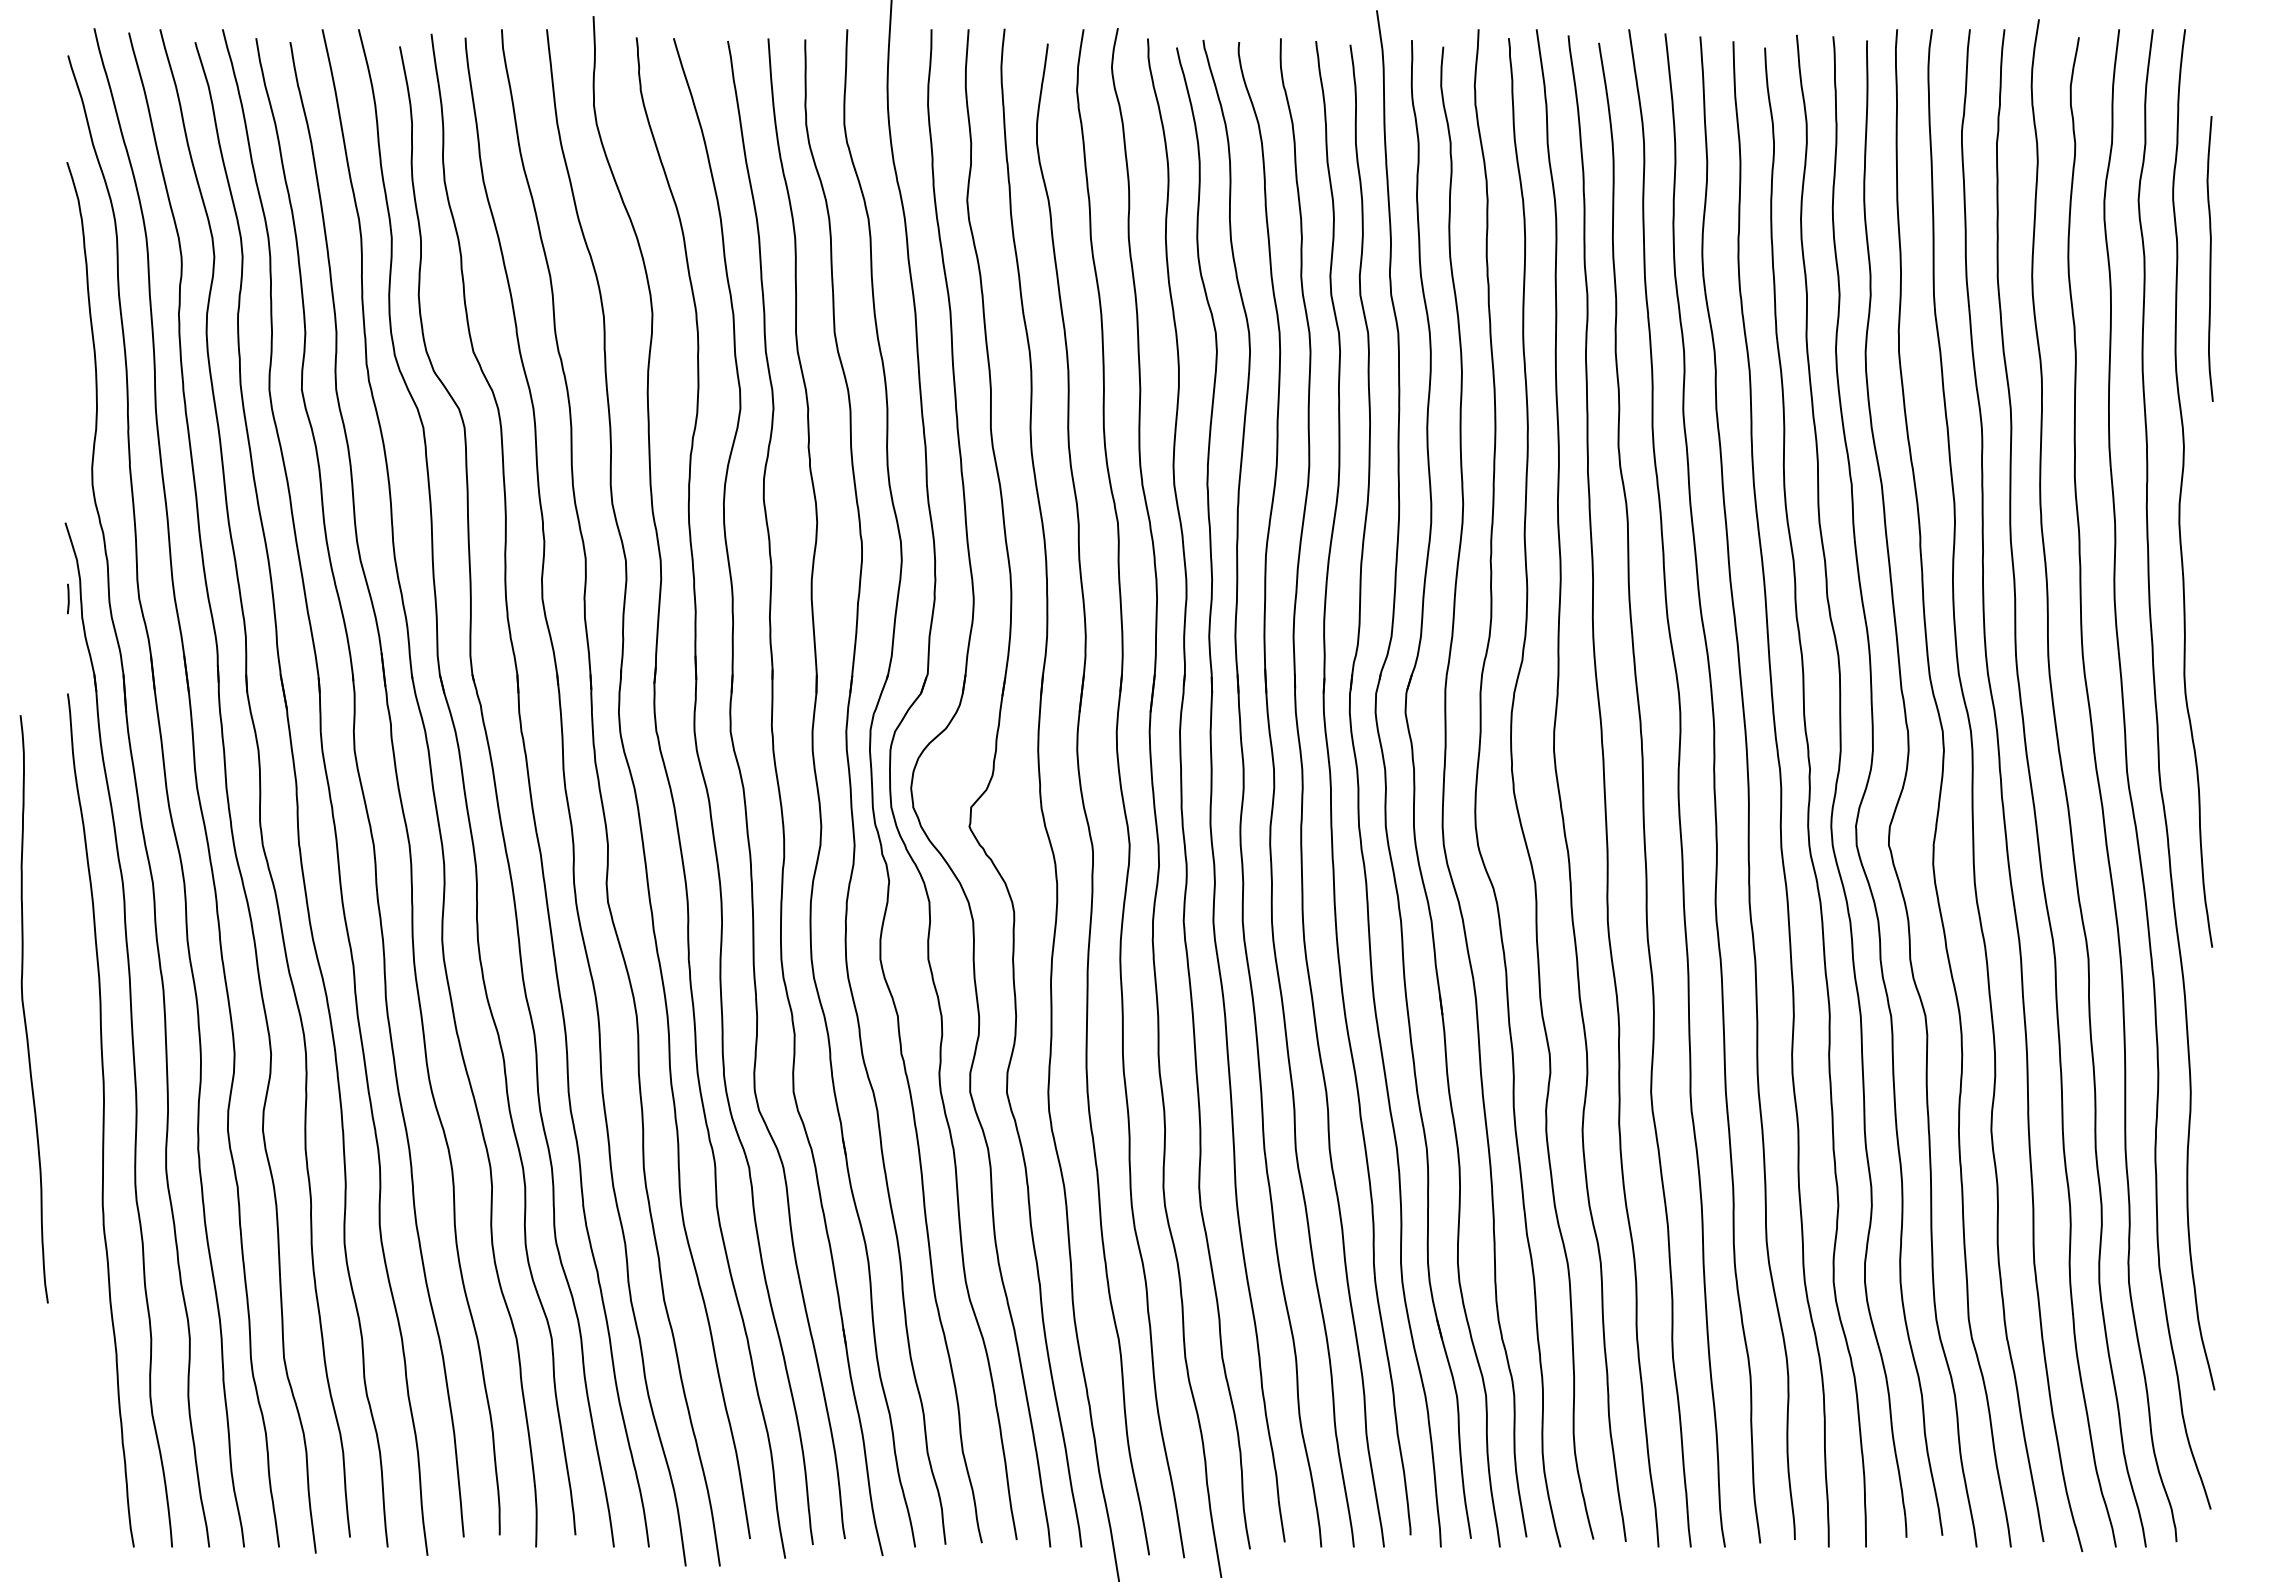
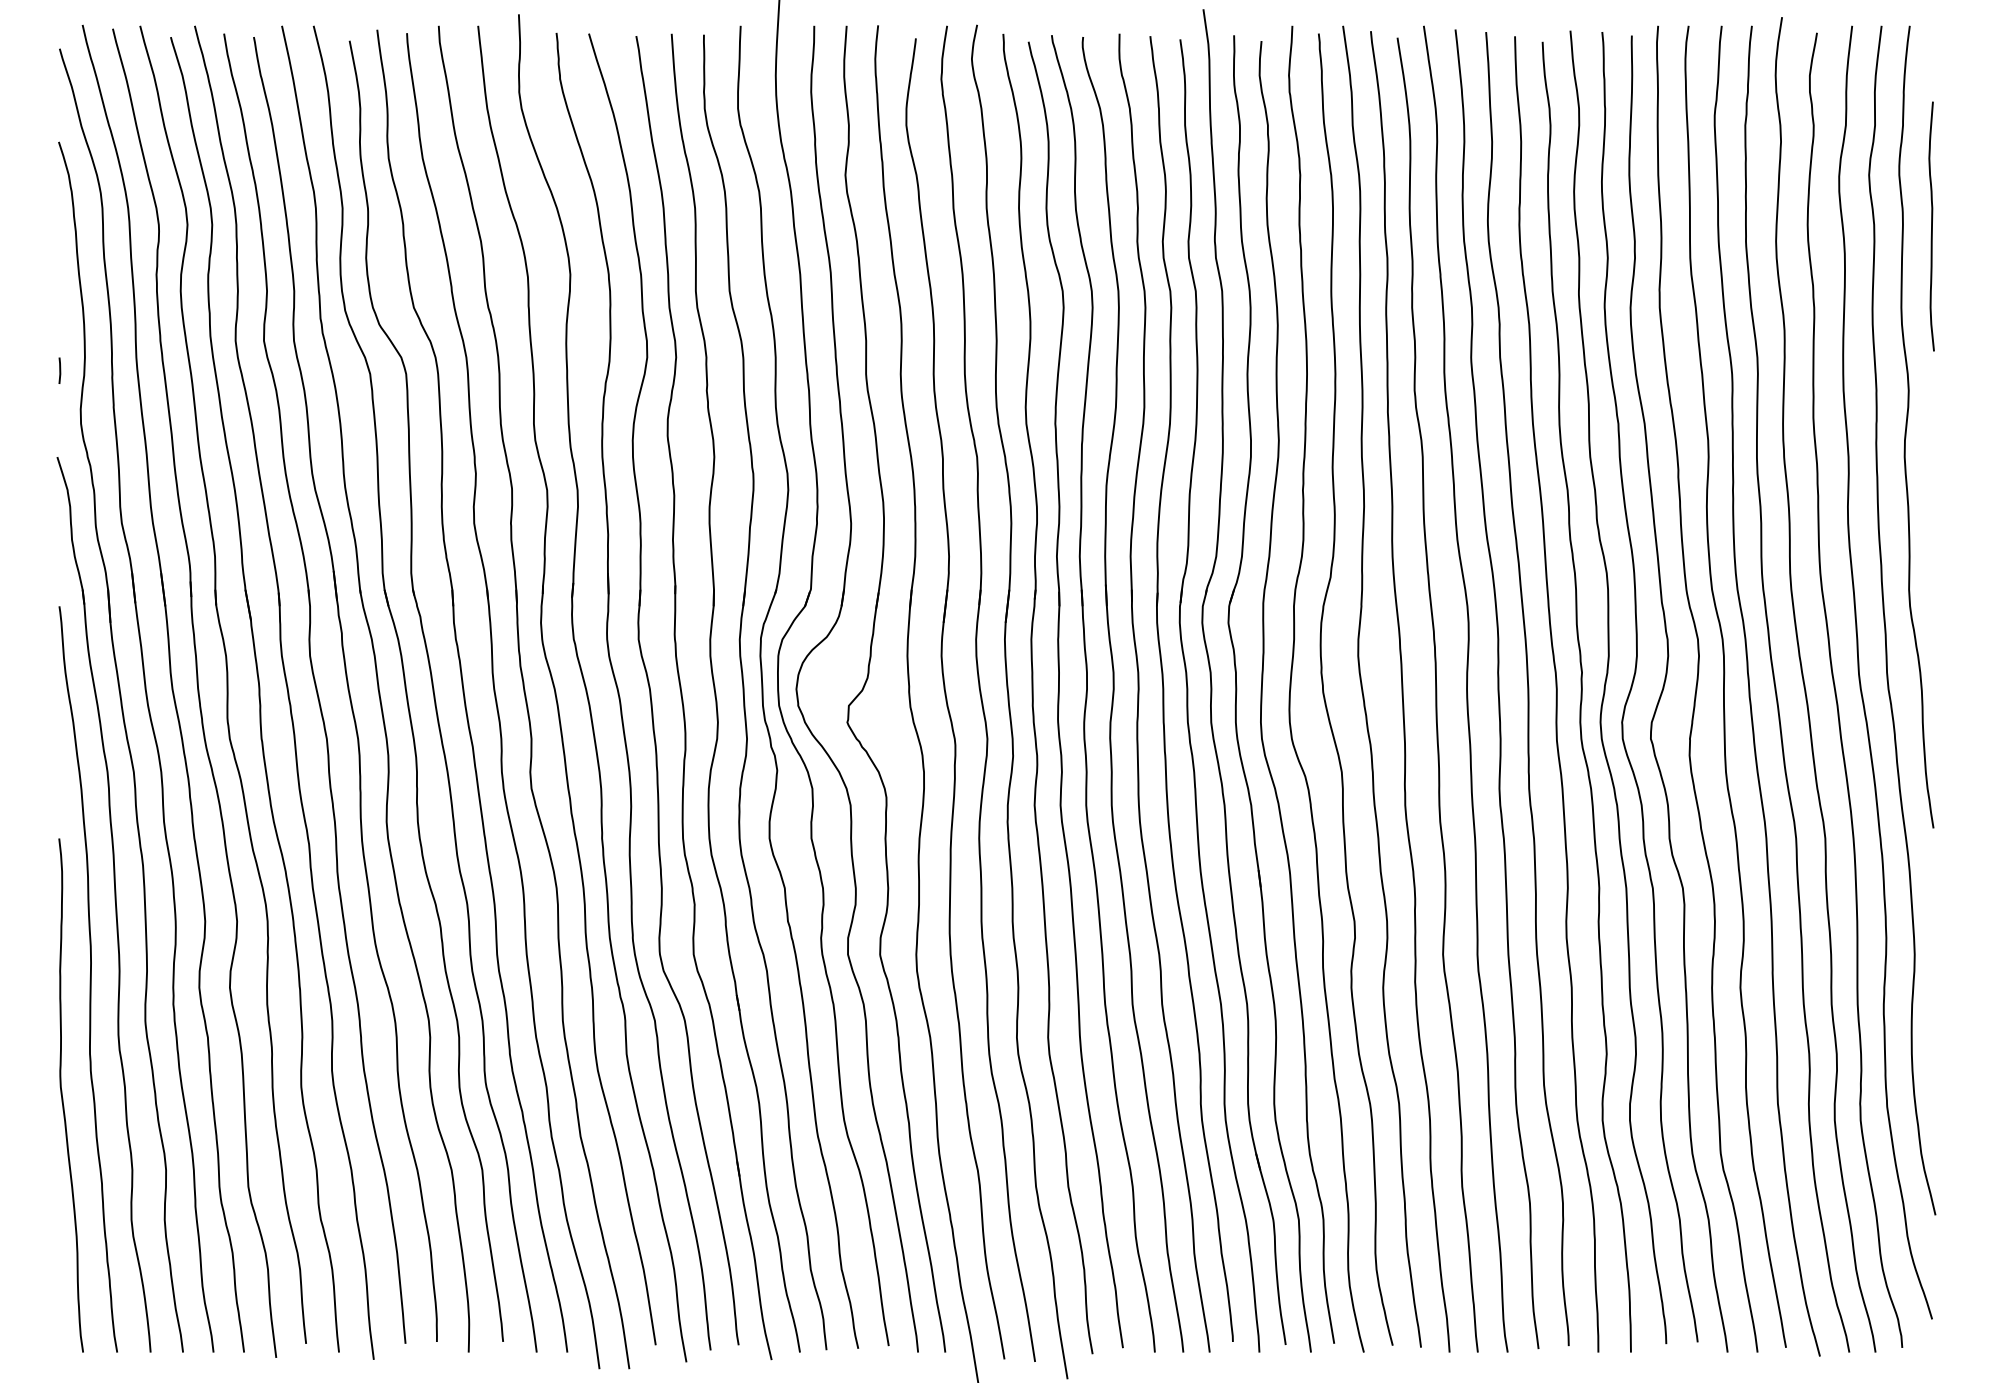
line: (68, 598) -> (60, 370), moved
curve: (24, 1009) -> (62, 1095), moved

